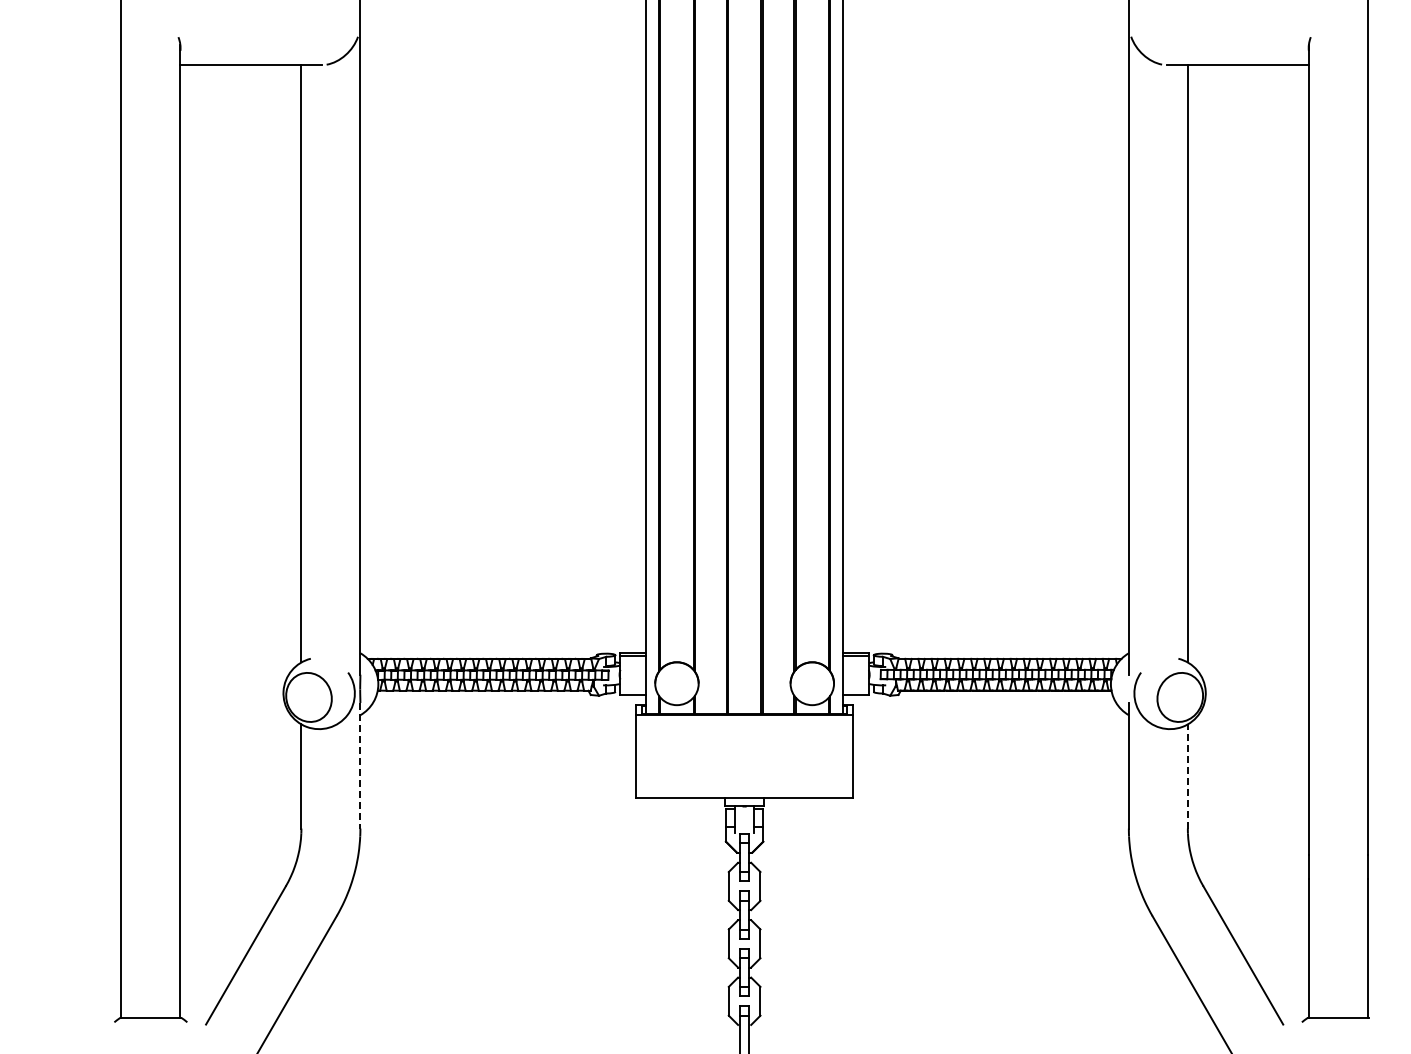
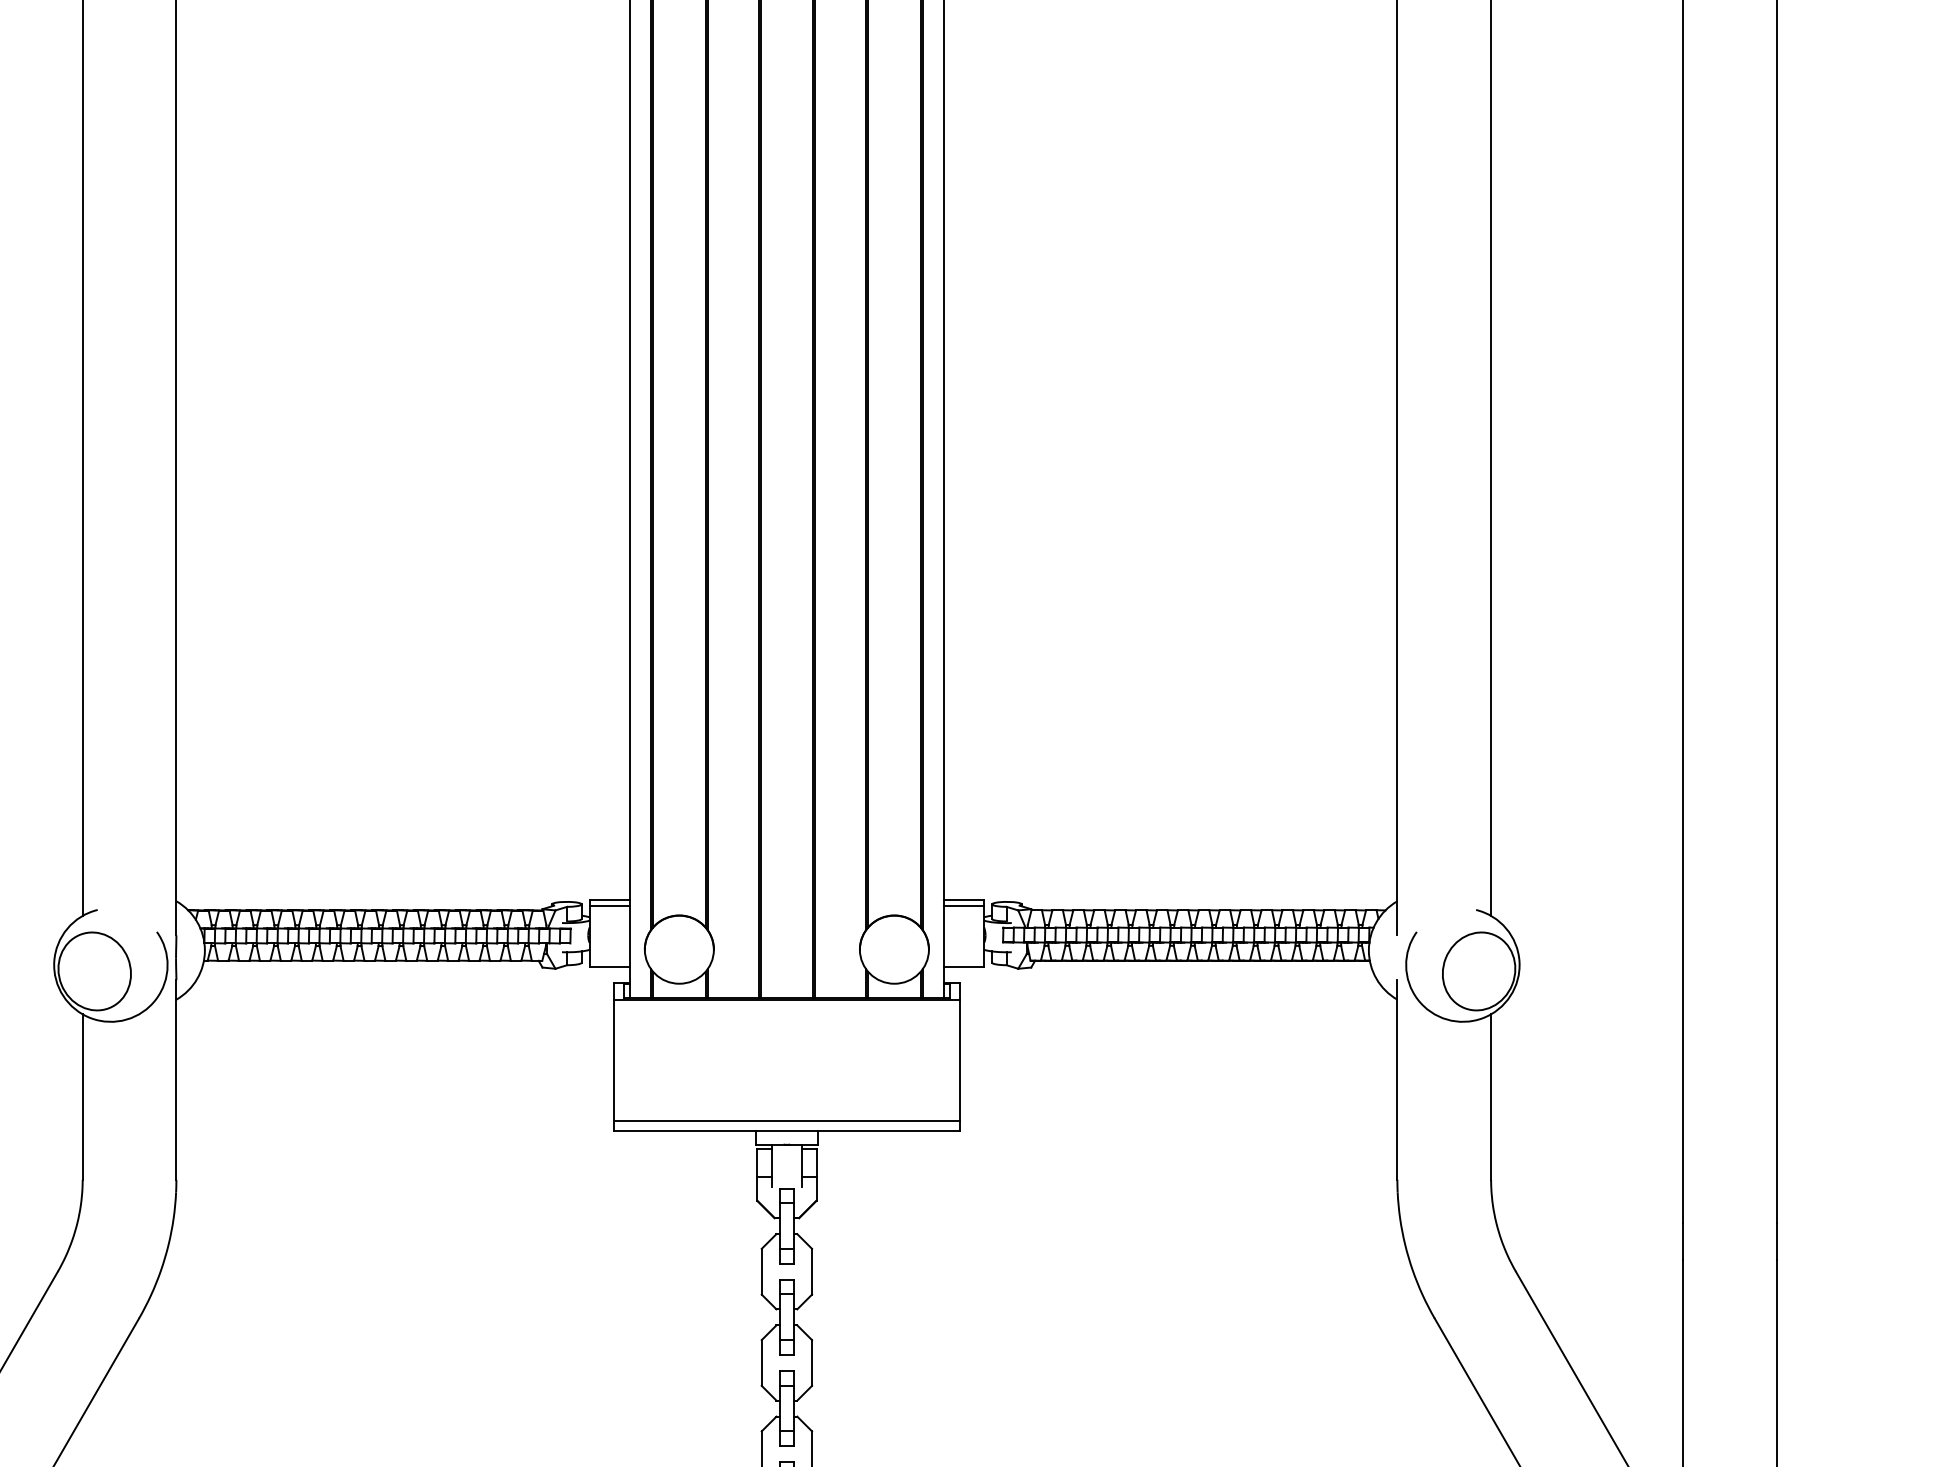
line: (360, 765) -> (176, 1079), dashed -> solid
line: (1187, 776) -> (1490, 1097), dashed -> solid
line: (744, 791) -> (786, 1120), added

